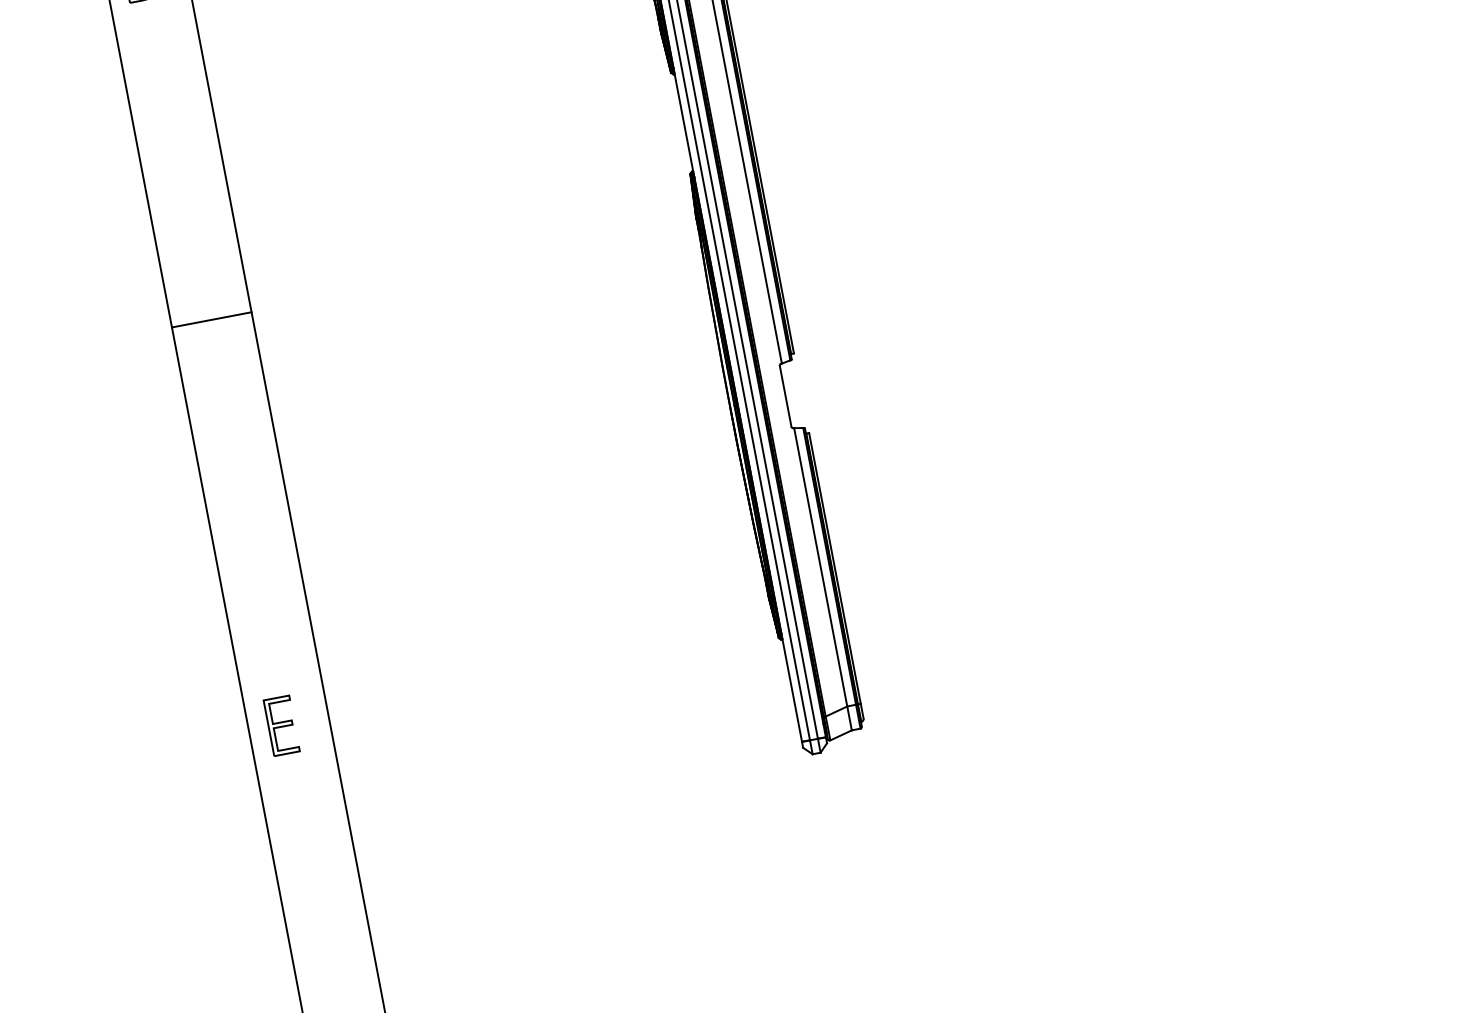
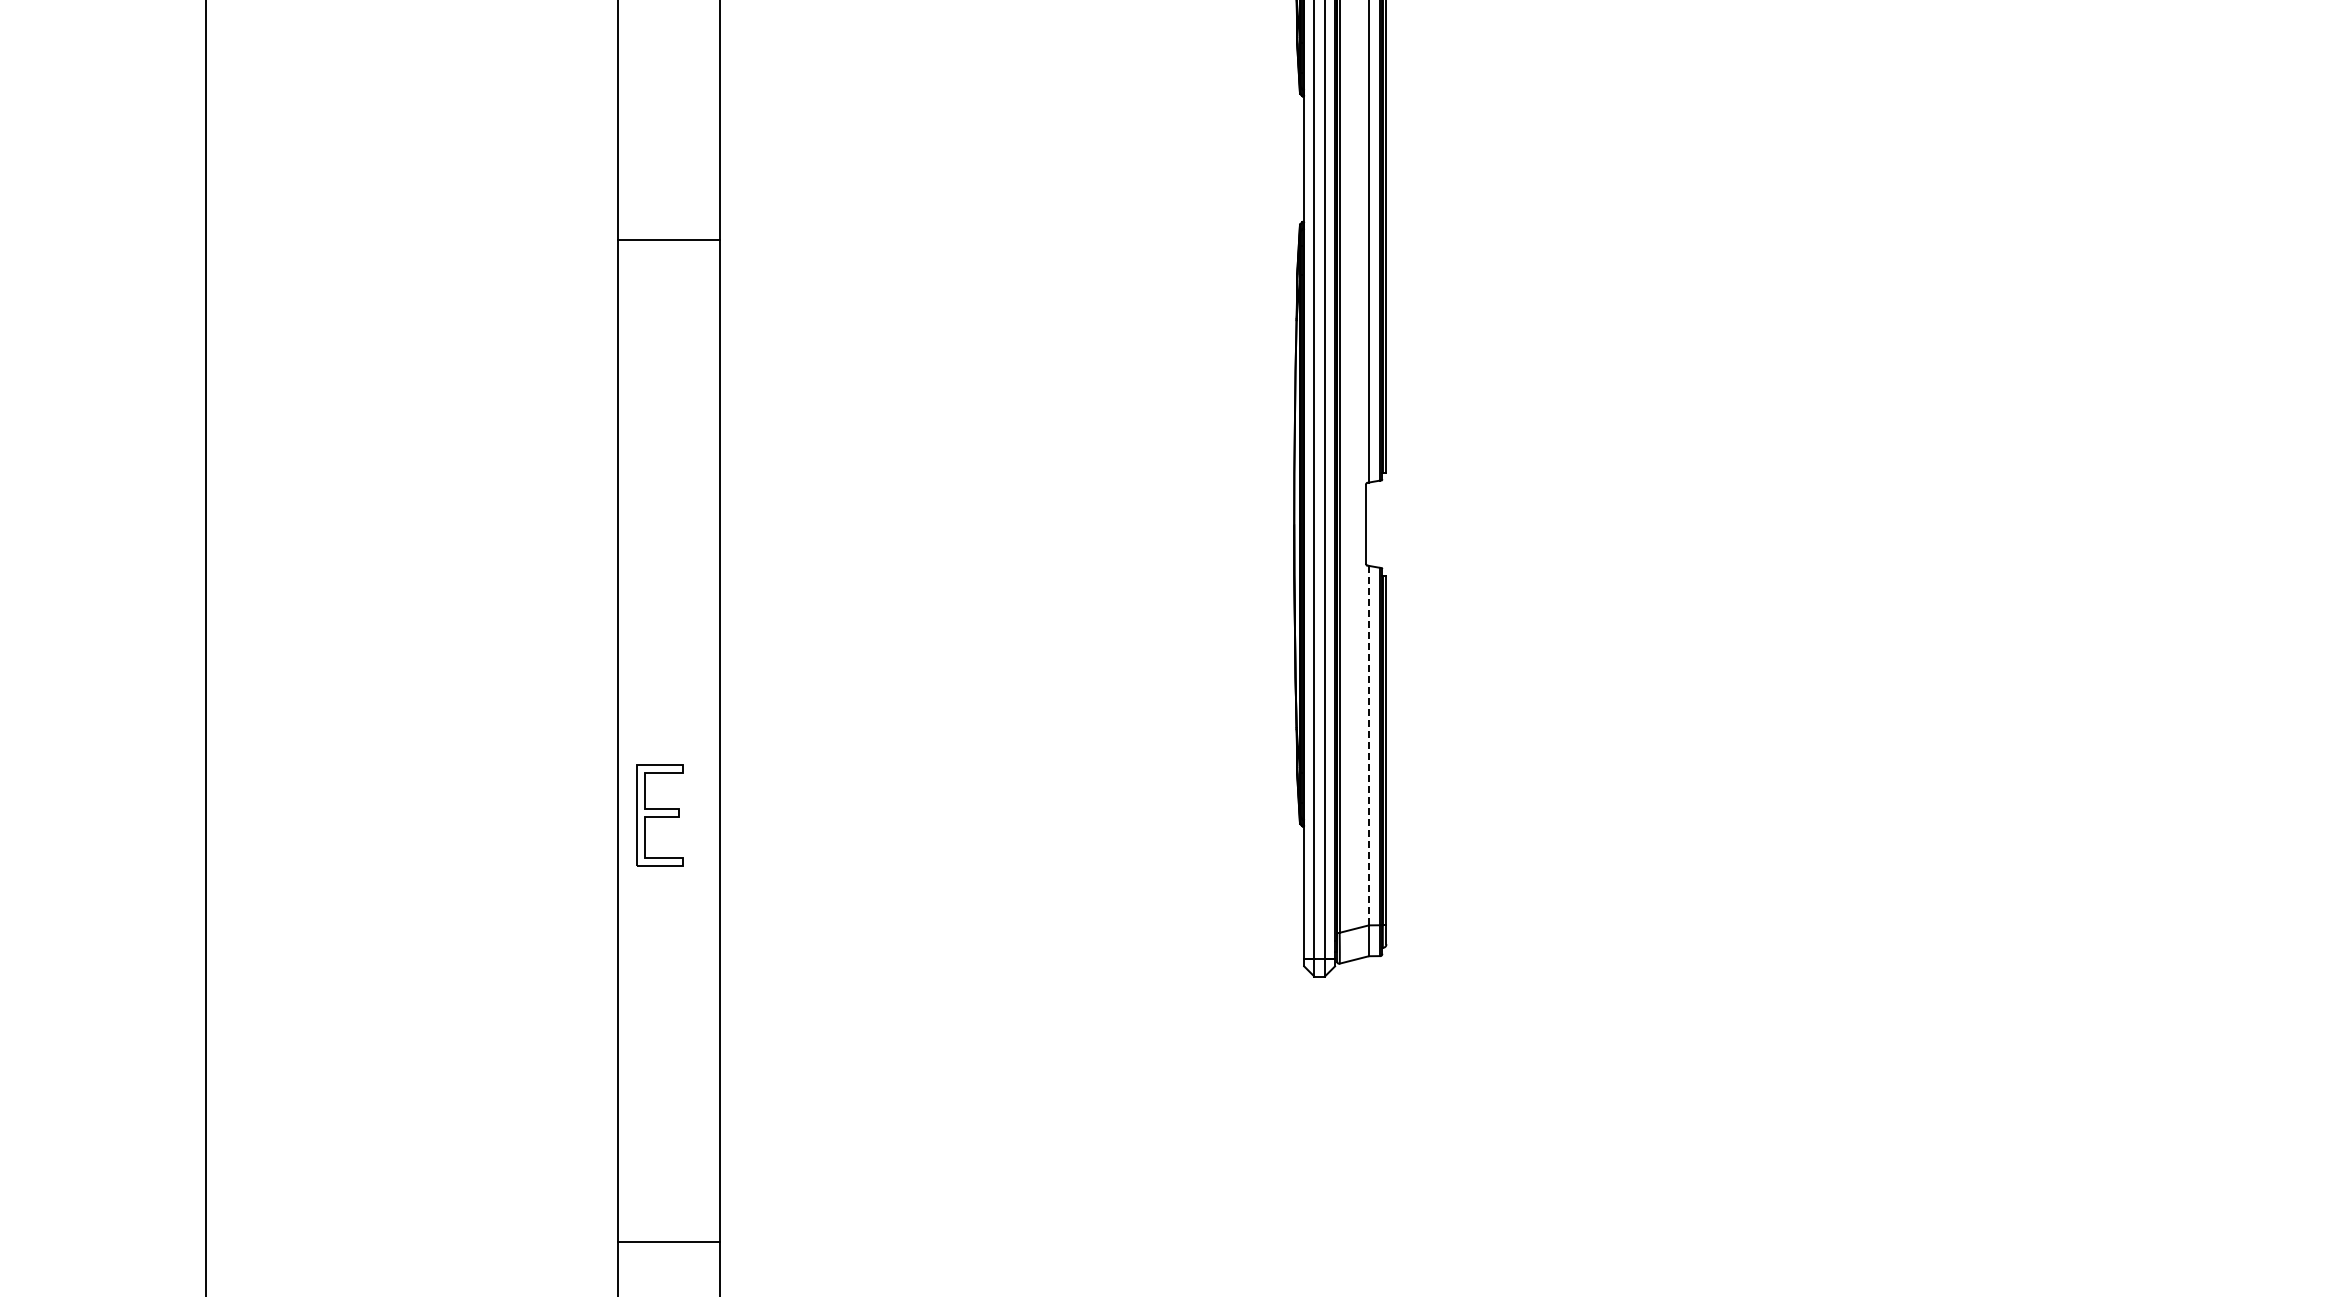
line: (211, 319) -> (668, 239), moved
line: (820, 567) -> (1368, 745), solid -> dashed
part: (281, 725) -> (659, 814), size x1.4

